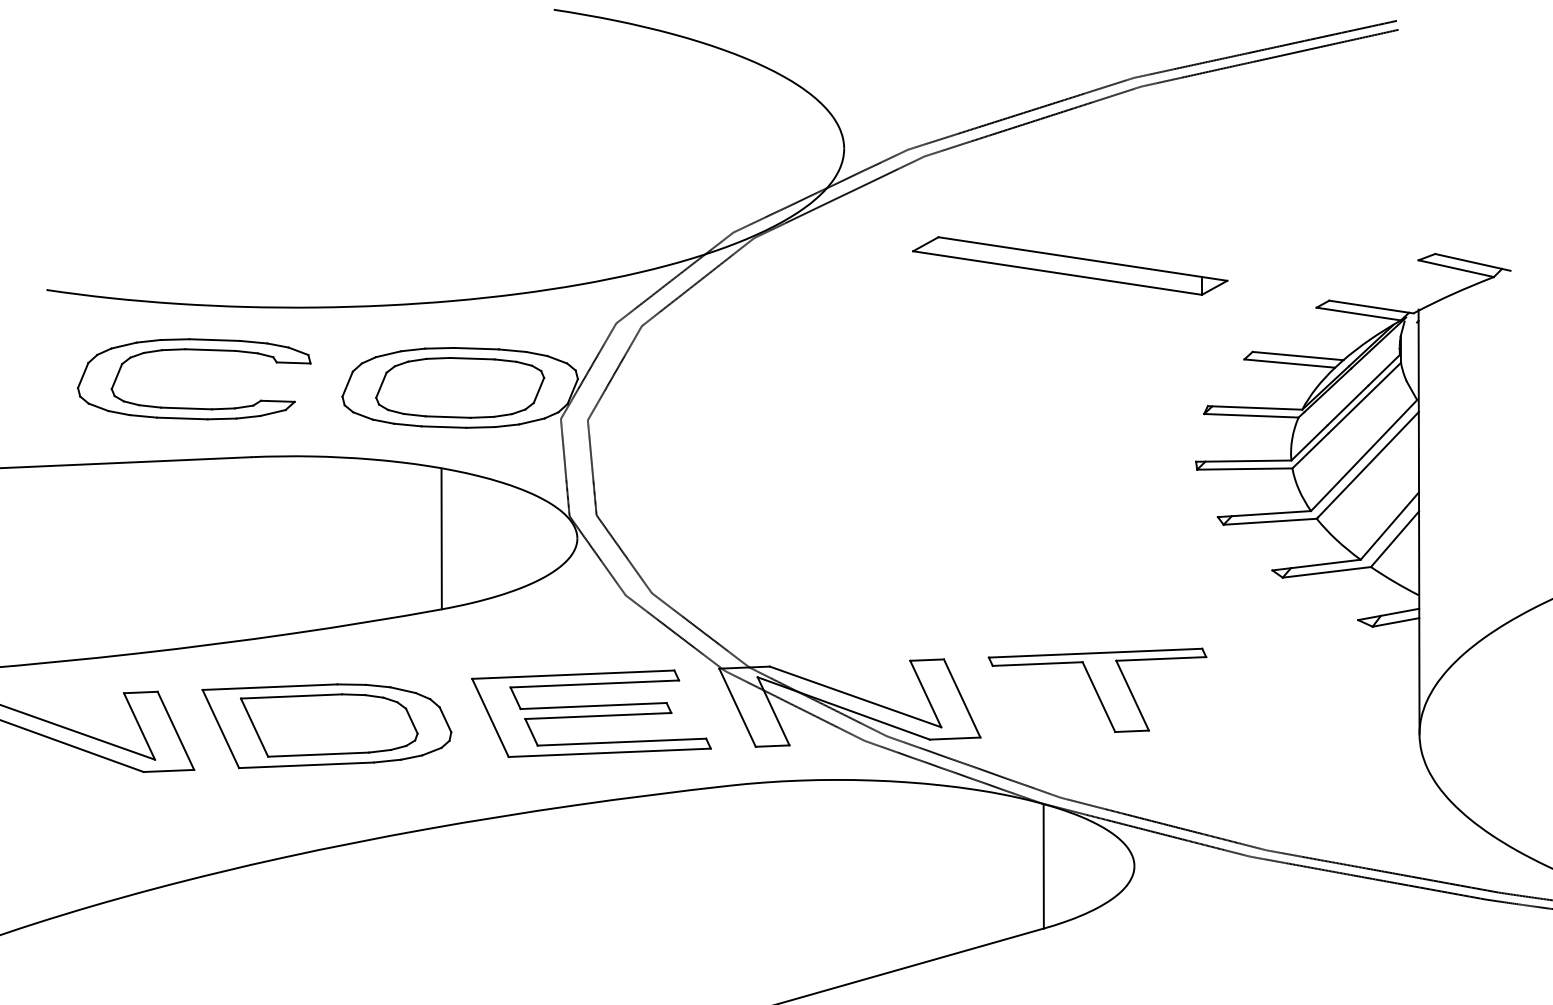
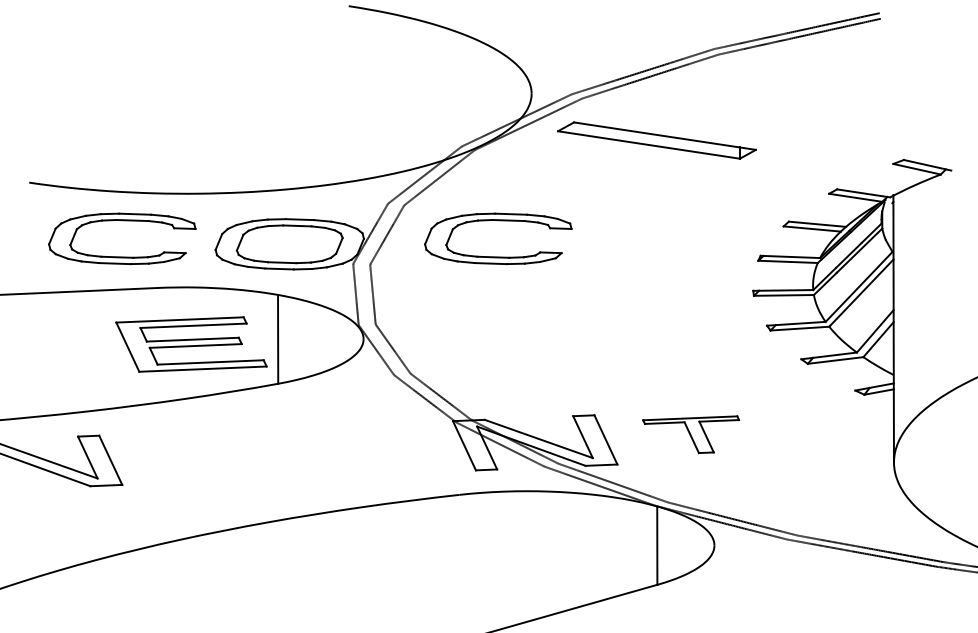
part: (1069, 265) -> (656, 140), moved
part: (791, 351) -> (498, 221), added
part: (1096, 689) -> (690, 434), size x0.7
part: (591, 713) -> (191, 344), moved
part: (326, 726) -> (205, 457), removed

